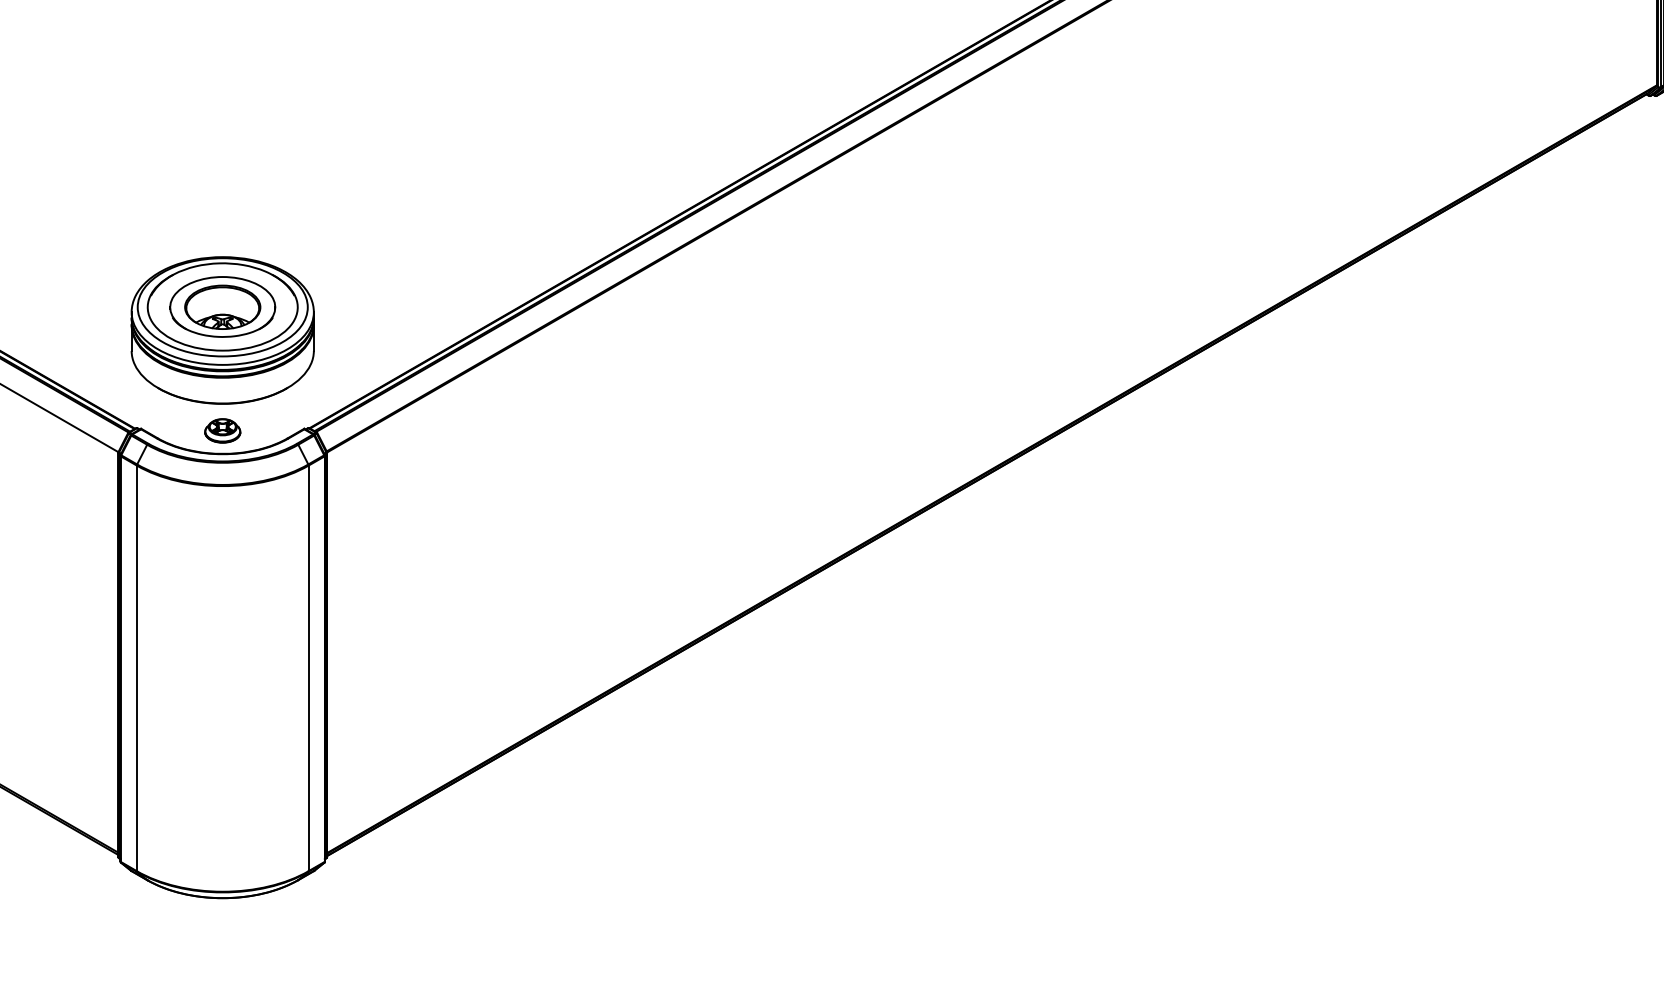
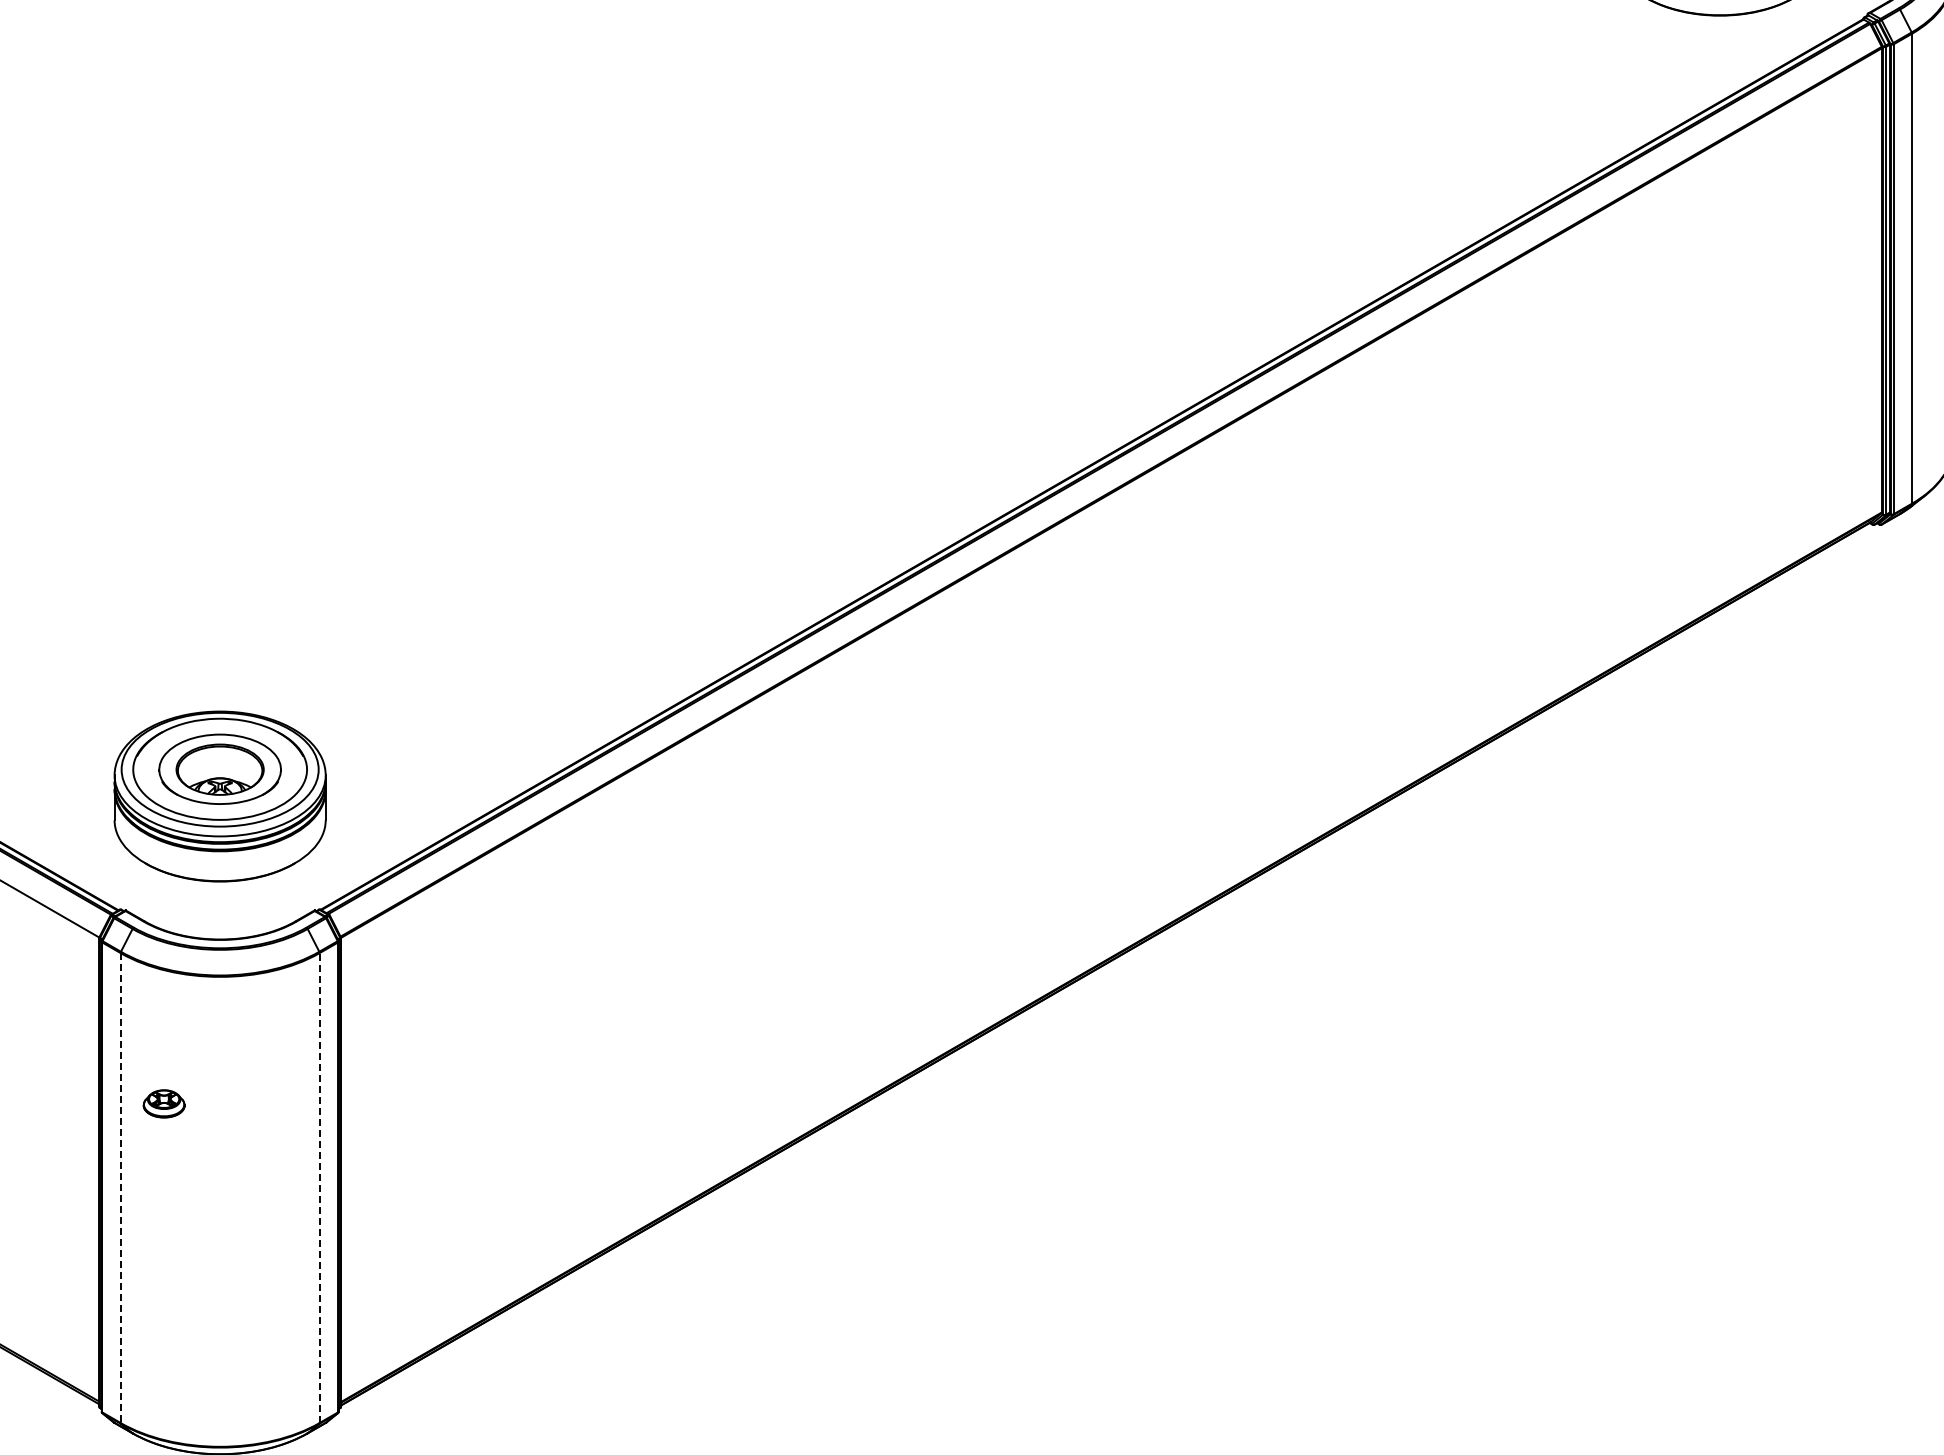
part: (222, 430) -> (163, 1103), moved
line: (136, 668) -> (120, 1188), solid -> dashed
line: (308, 668) -> (319, 1188), solid -> dashed

